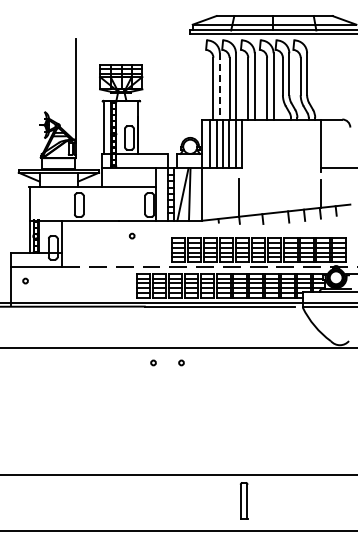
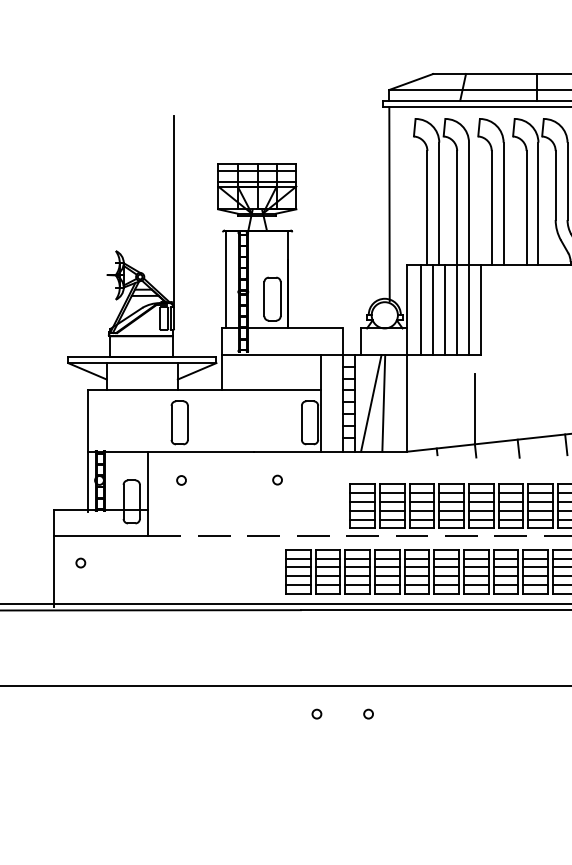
line: (192, 86) -> (388, 204), added
line: (219, 86) -> (438, 204), dashed -> solid
circle: (79, 236) -> (180, 480), added

